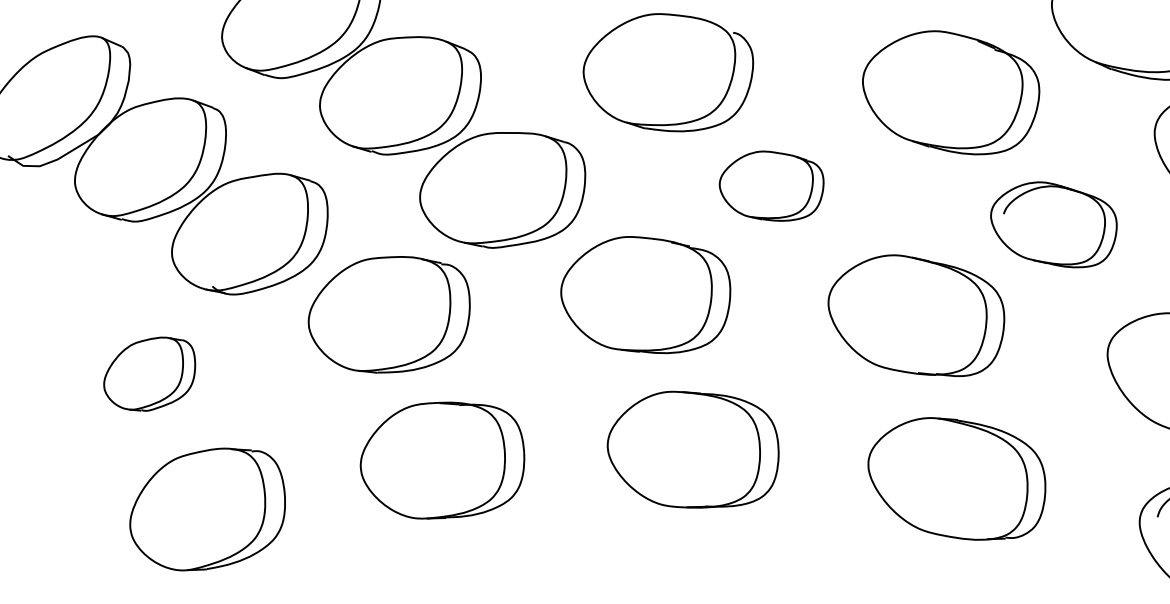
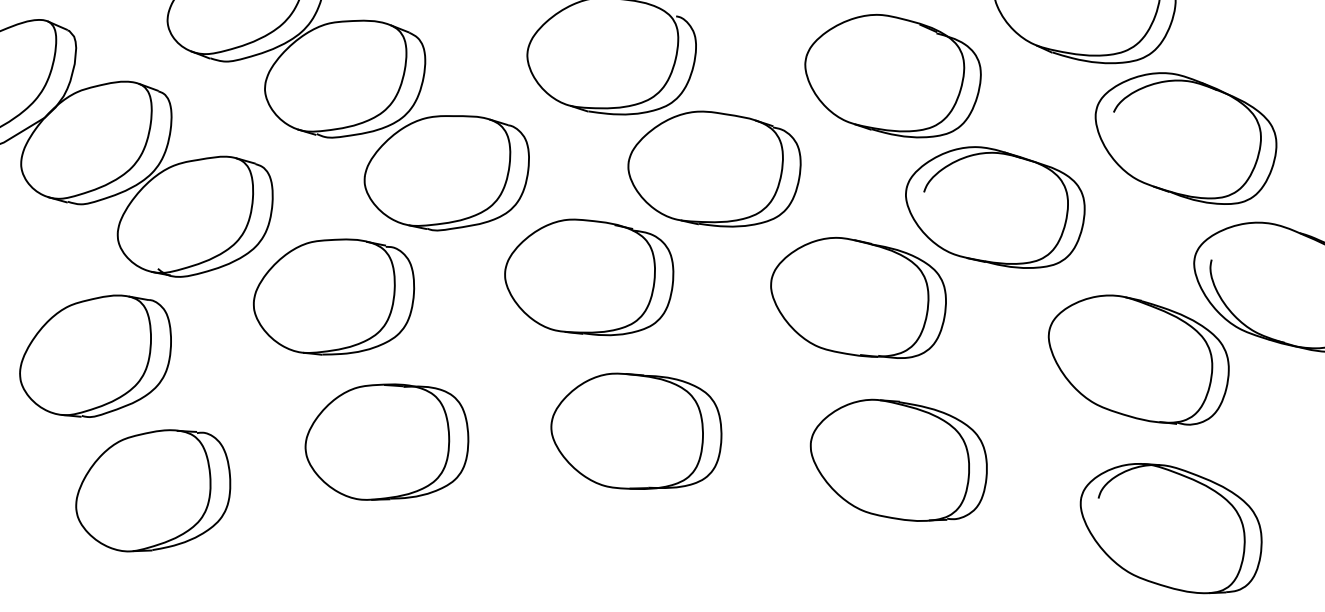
part: (771, 185) -> (714, 168), size x1.67
part: (1054, 224) -> (995, 207), size x1.43
part: (149, 373) -> (95, 355), size x1.67

